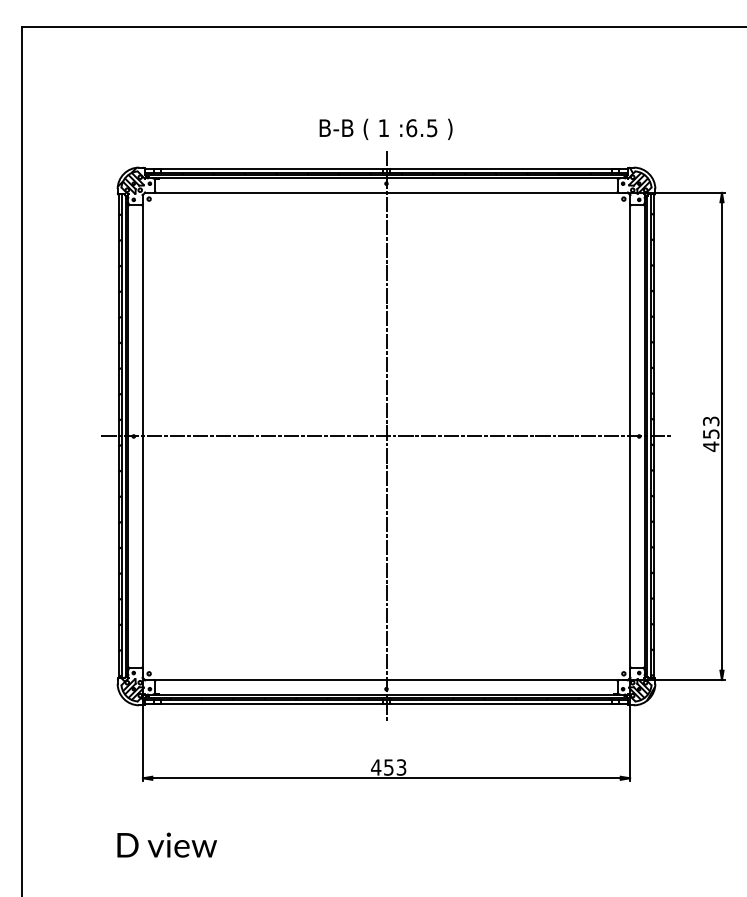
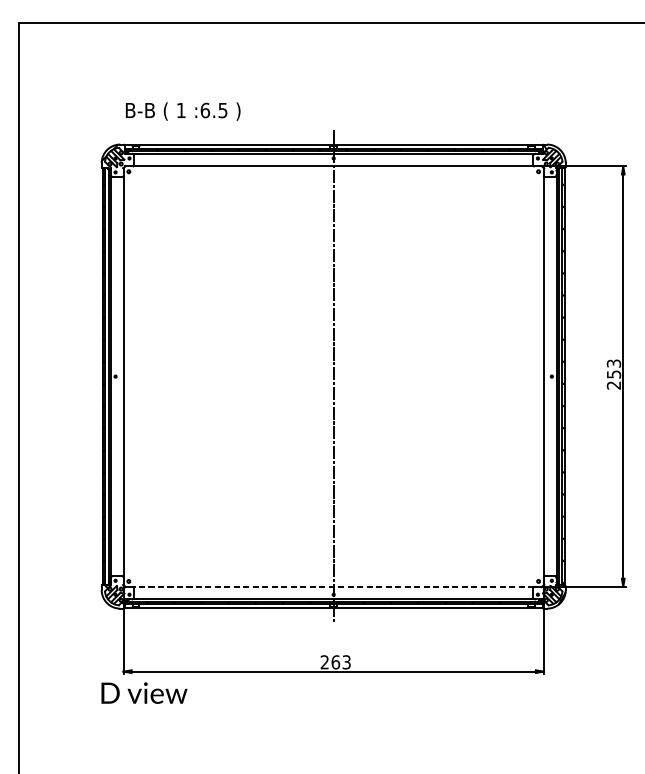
text: (385, 128) -> (182, 110), moved
line: (386, 436) -> (333, 376), removed
text: (710, 446) -> (613, 385), 453 -> 253
line: (386, 680) -> (333, 587), solid -> dashed
text: (382, 767) -> (330, 662), 453 -> 263
text: (166, 844) -> (143, 692), moved

